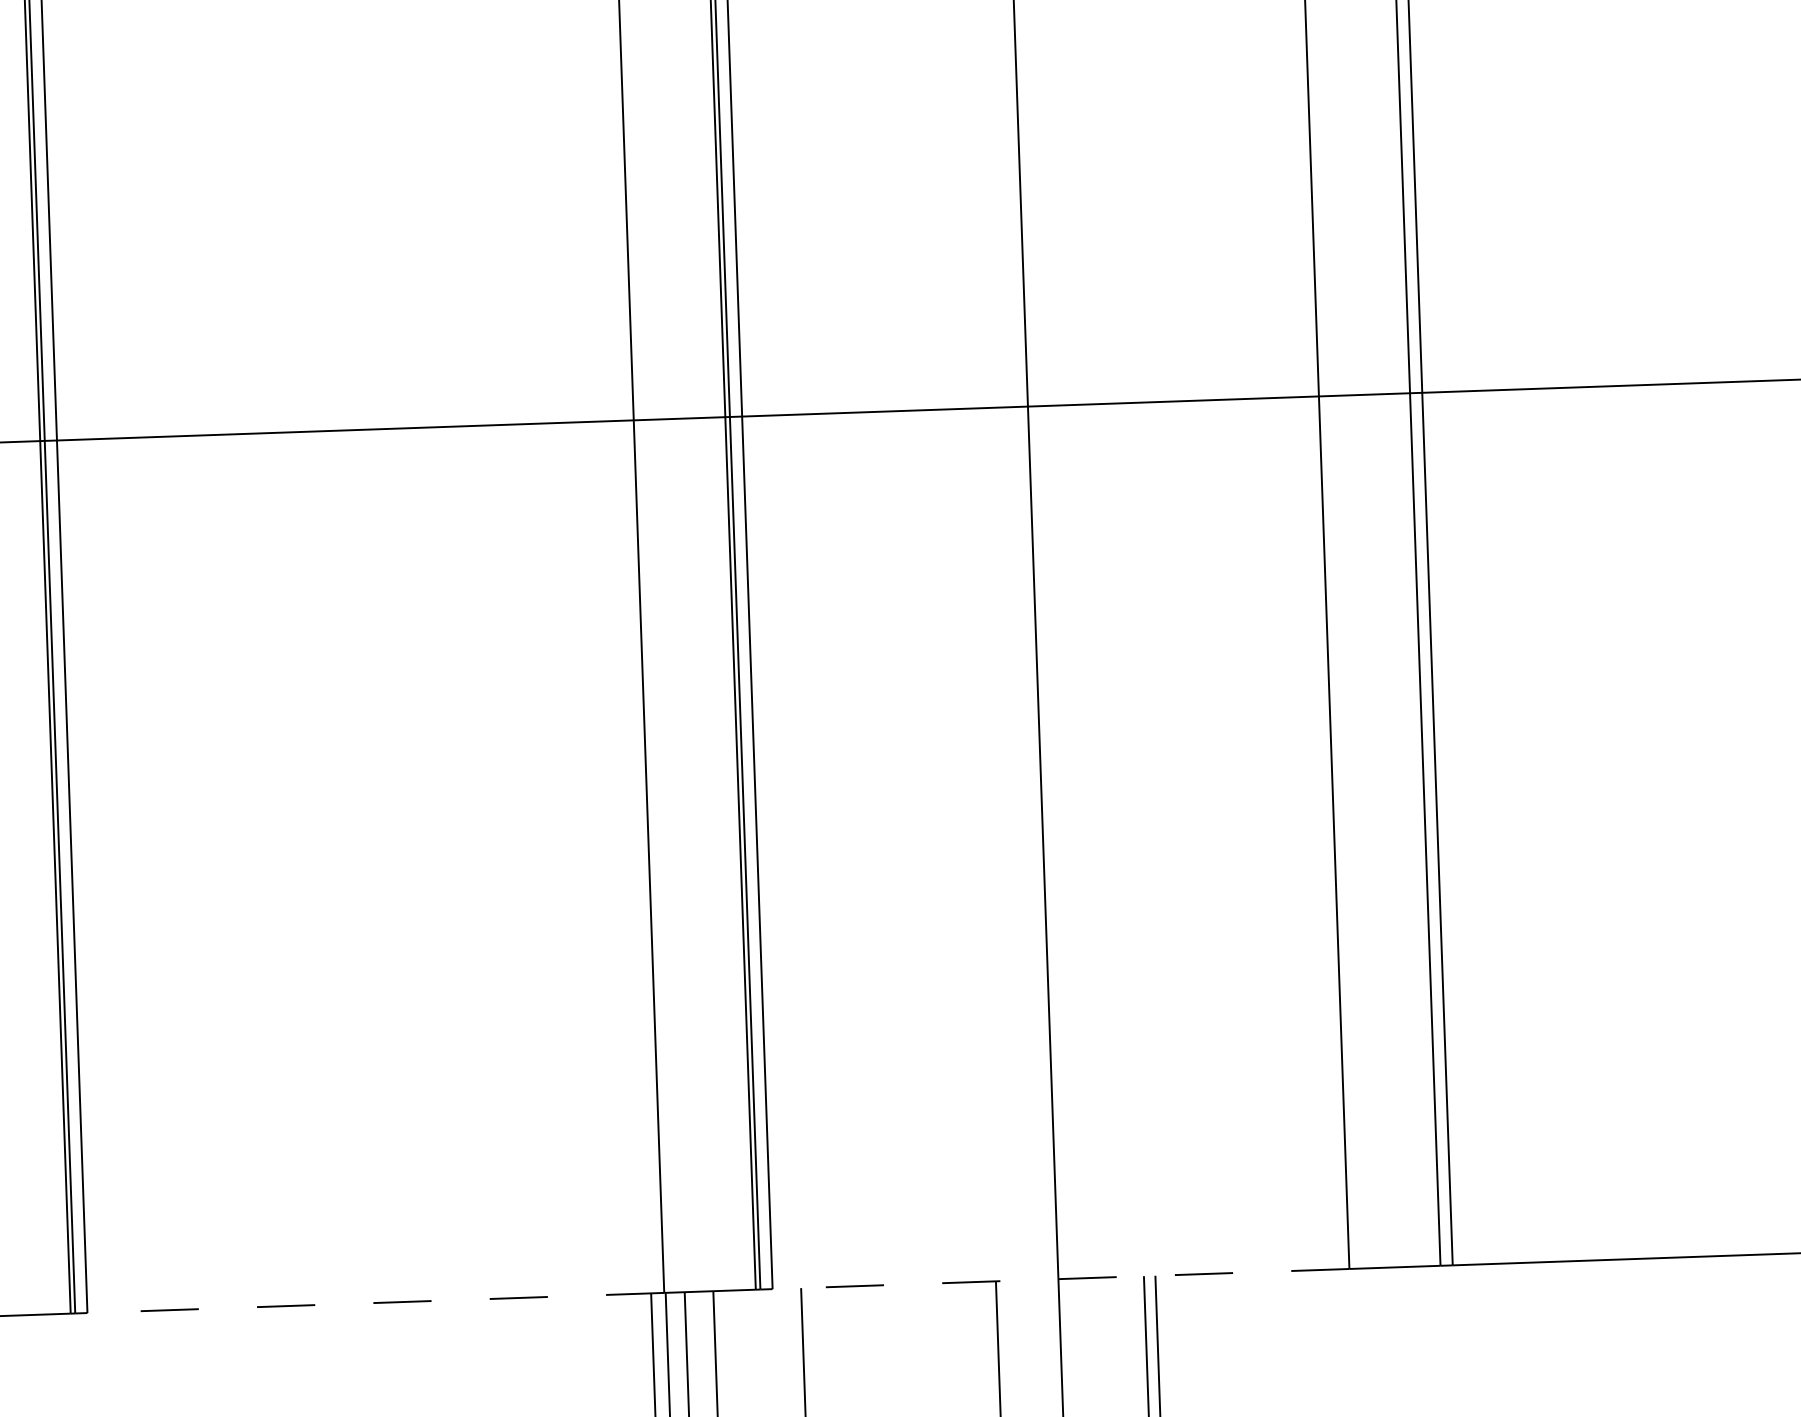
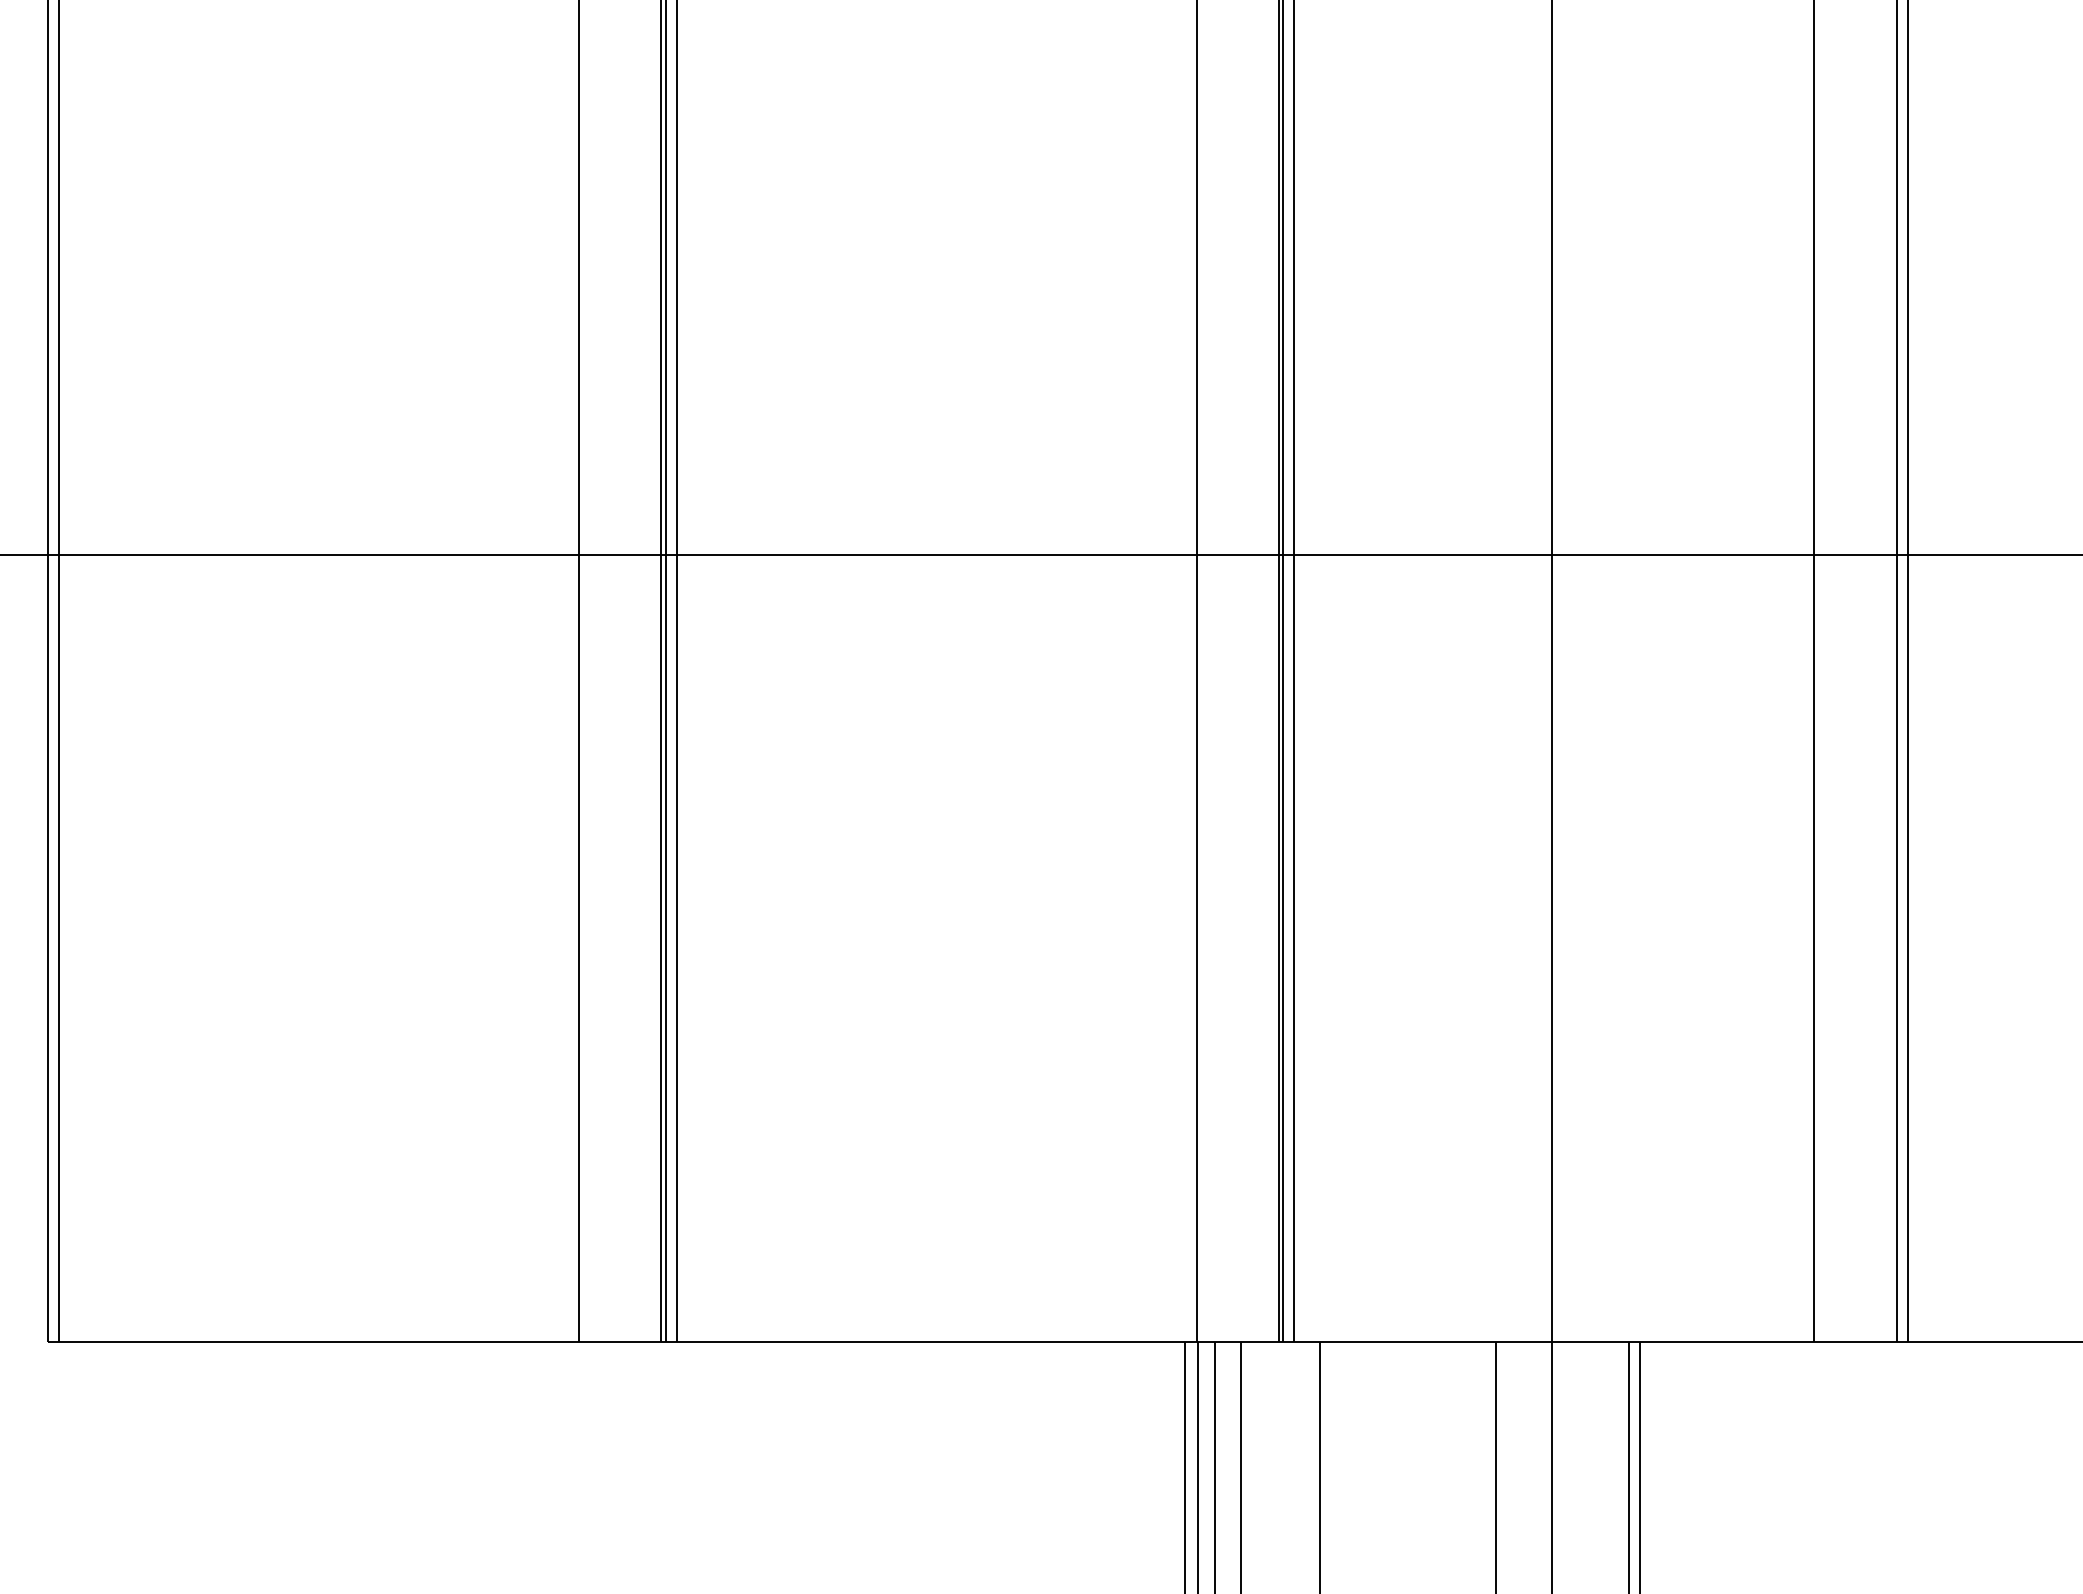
line: (1059, 1279) -> (1553, 1341), dashed -> solid
line: (375, 1302) -> (936, 1341), dashed -> solid

